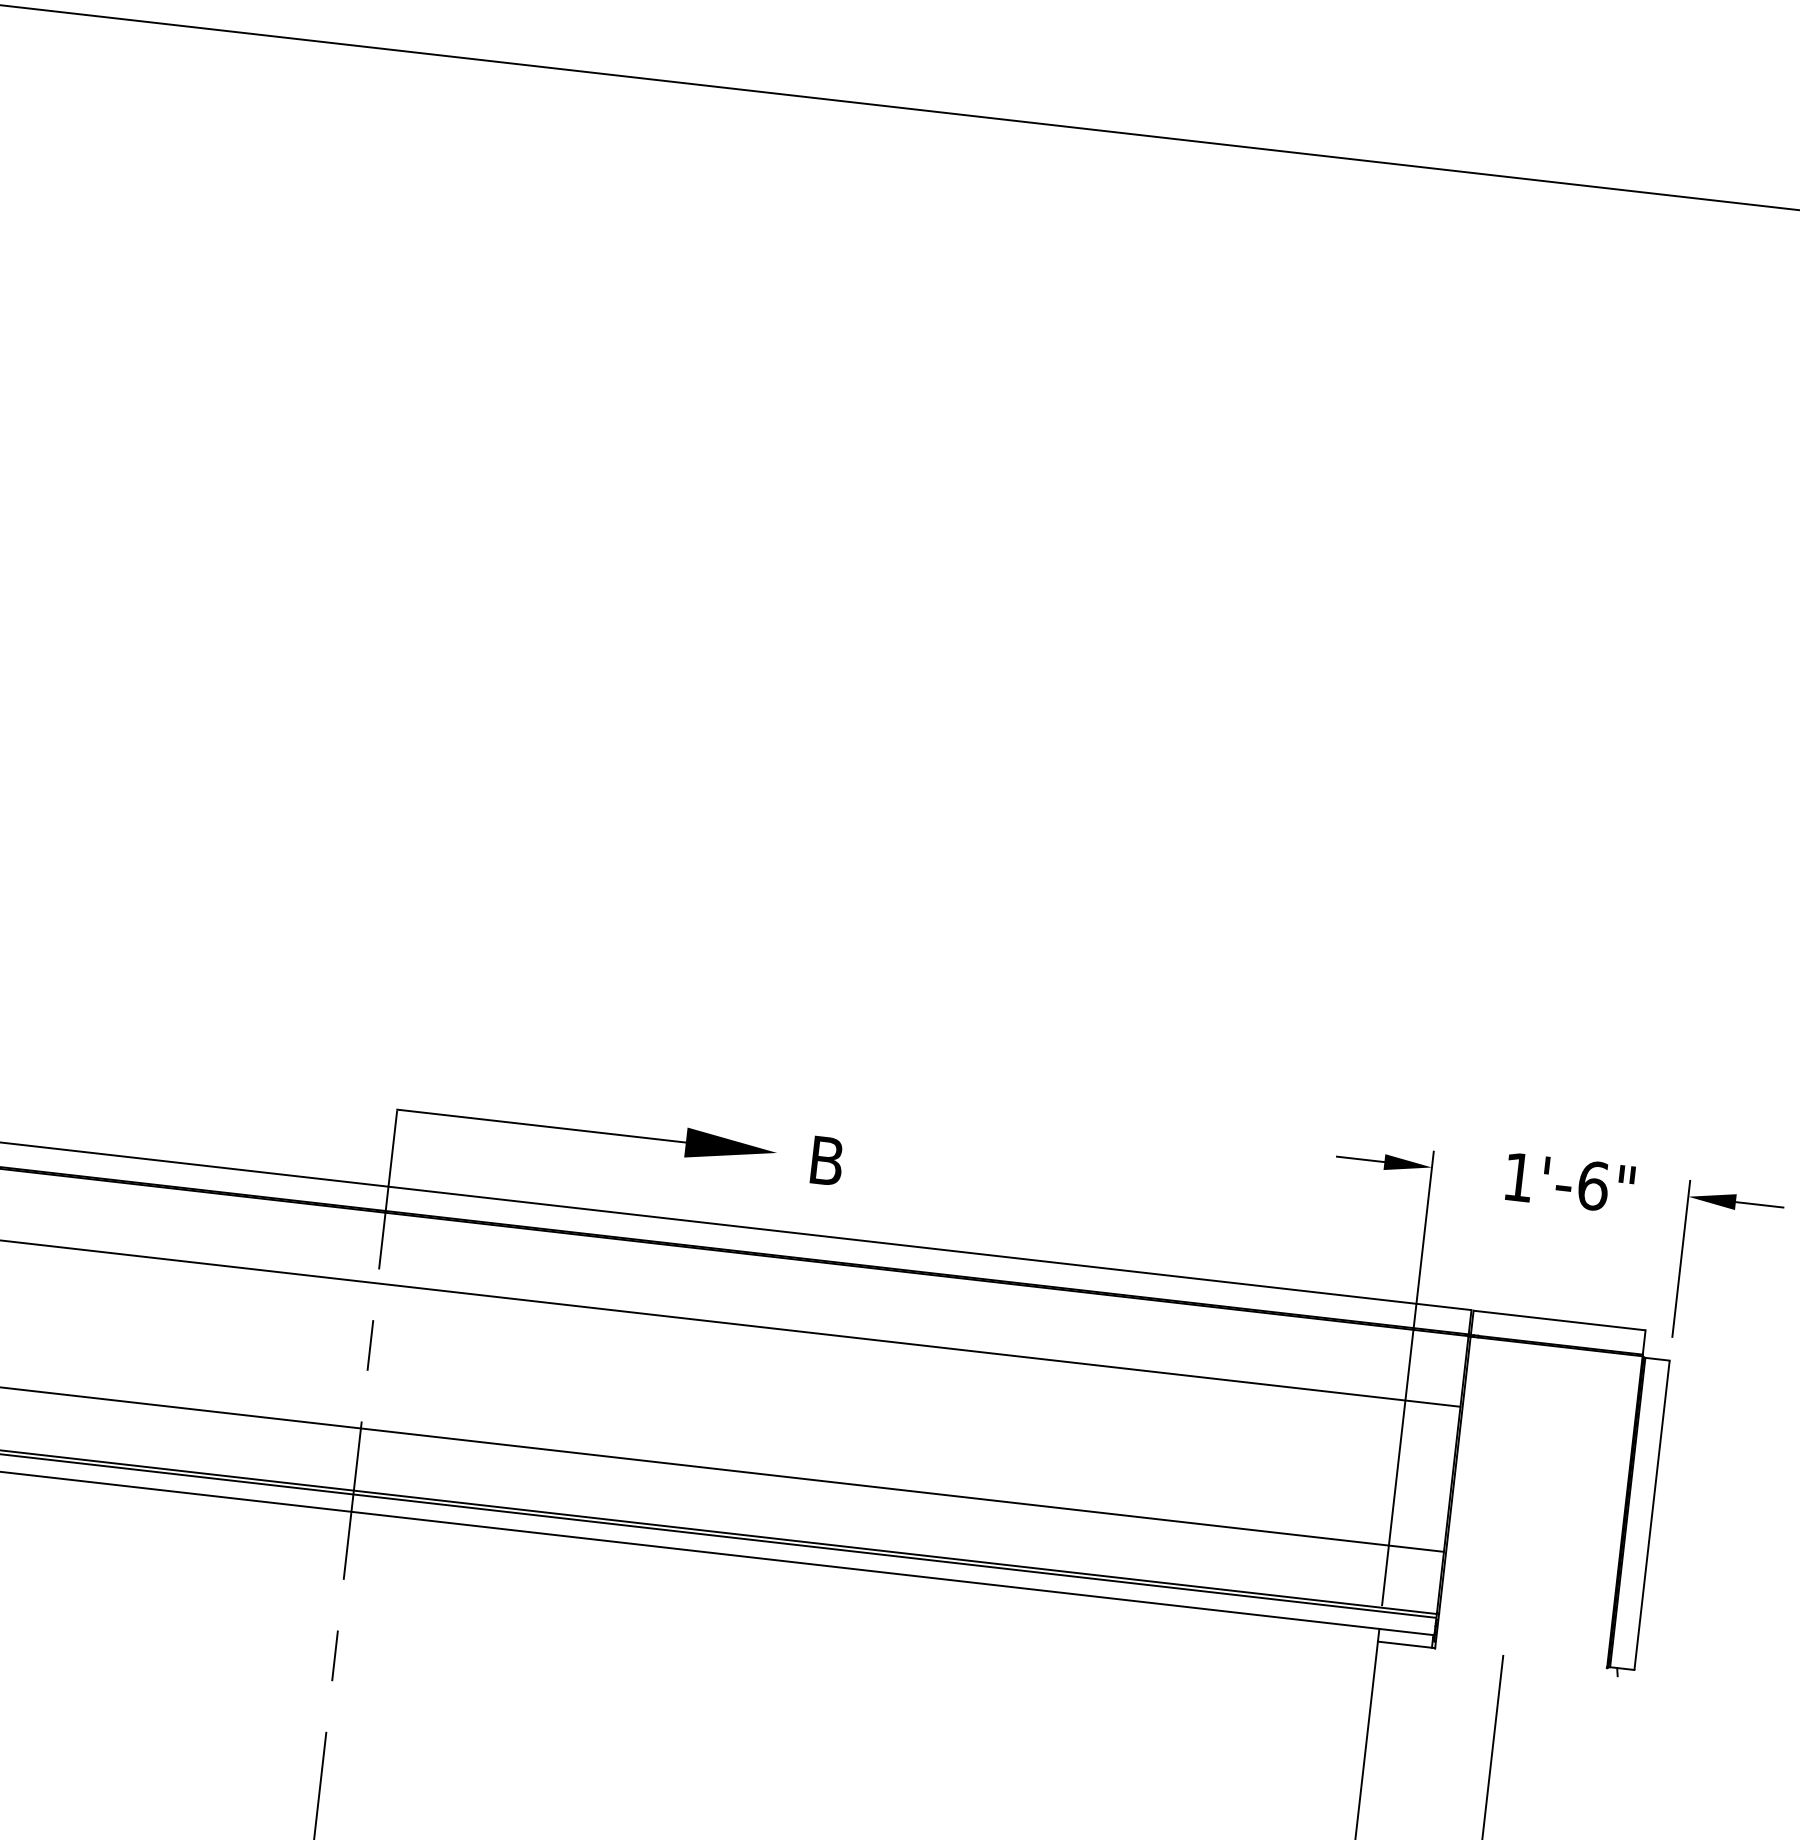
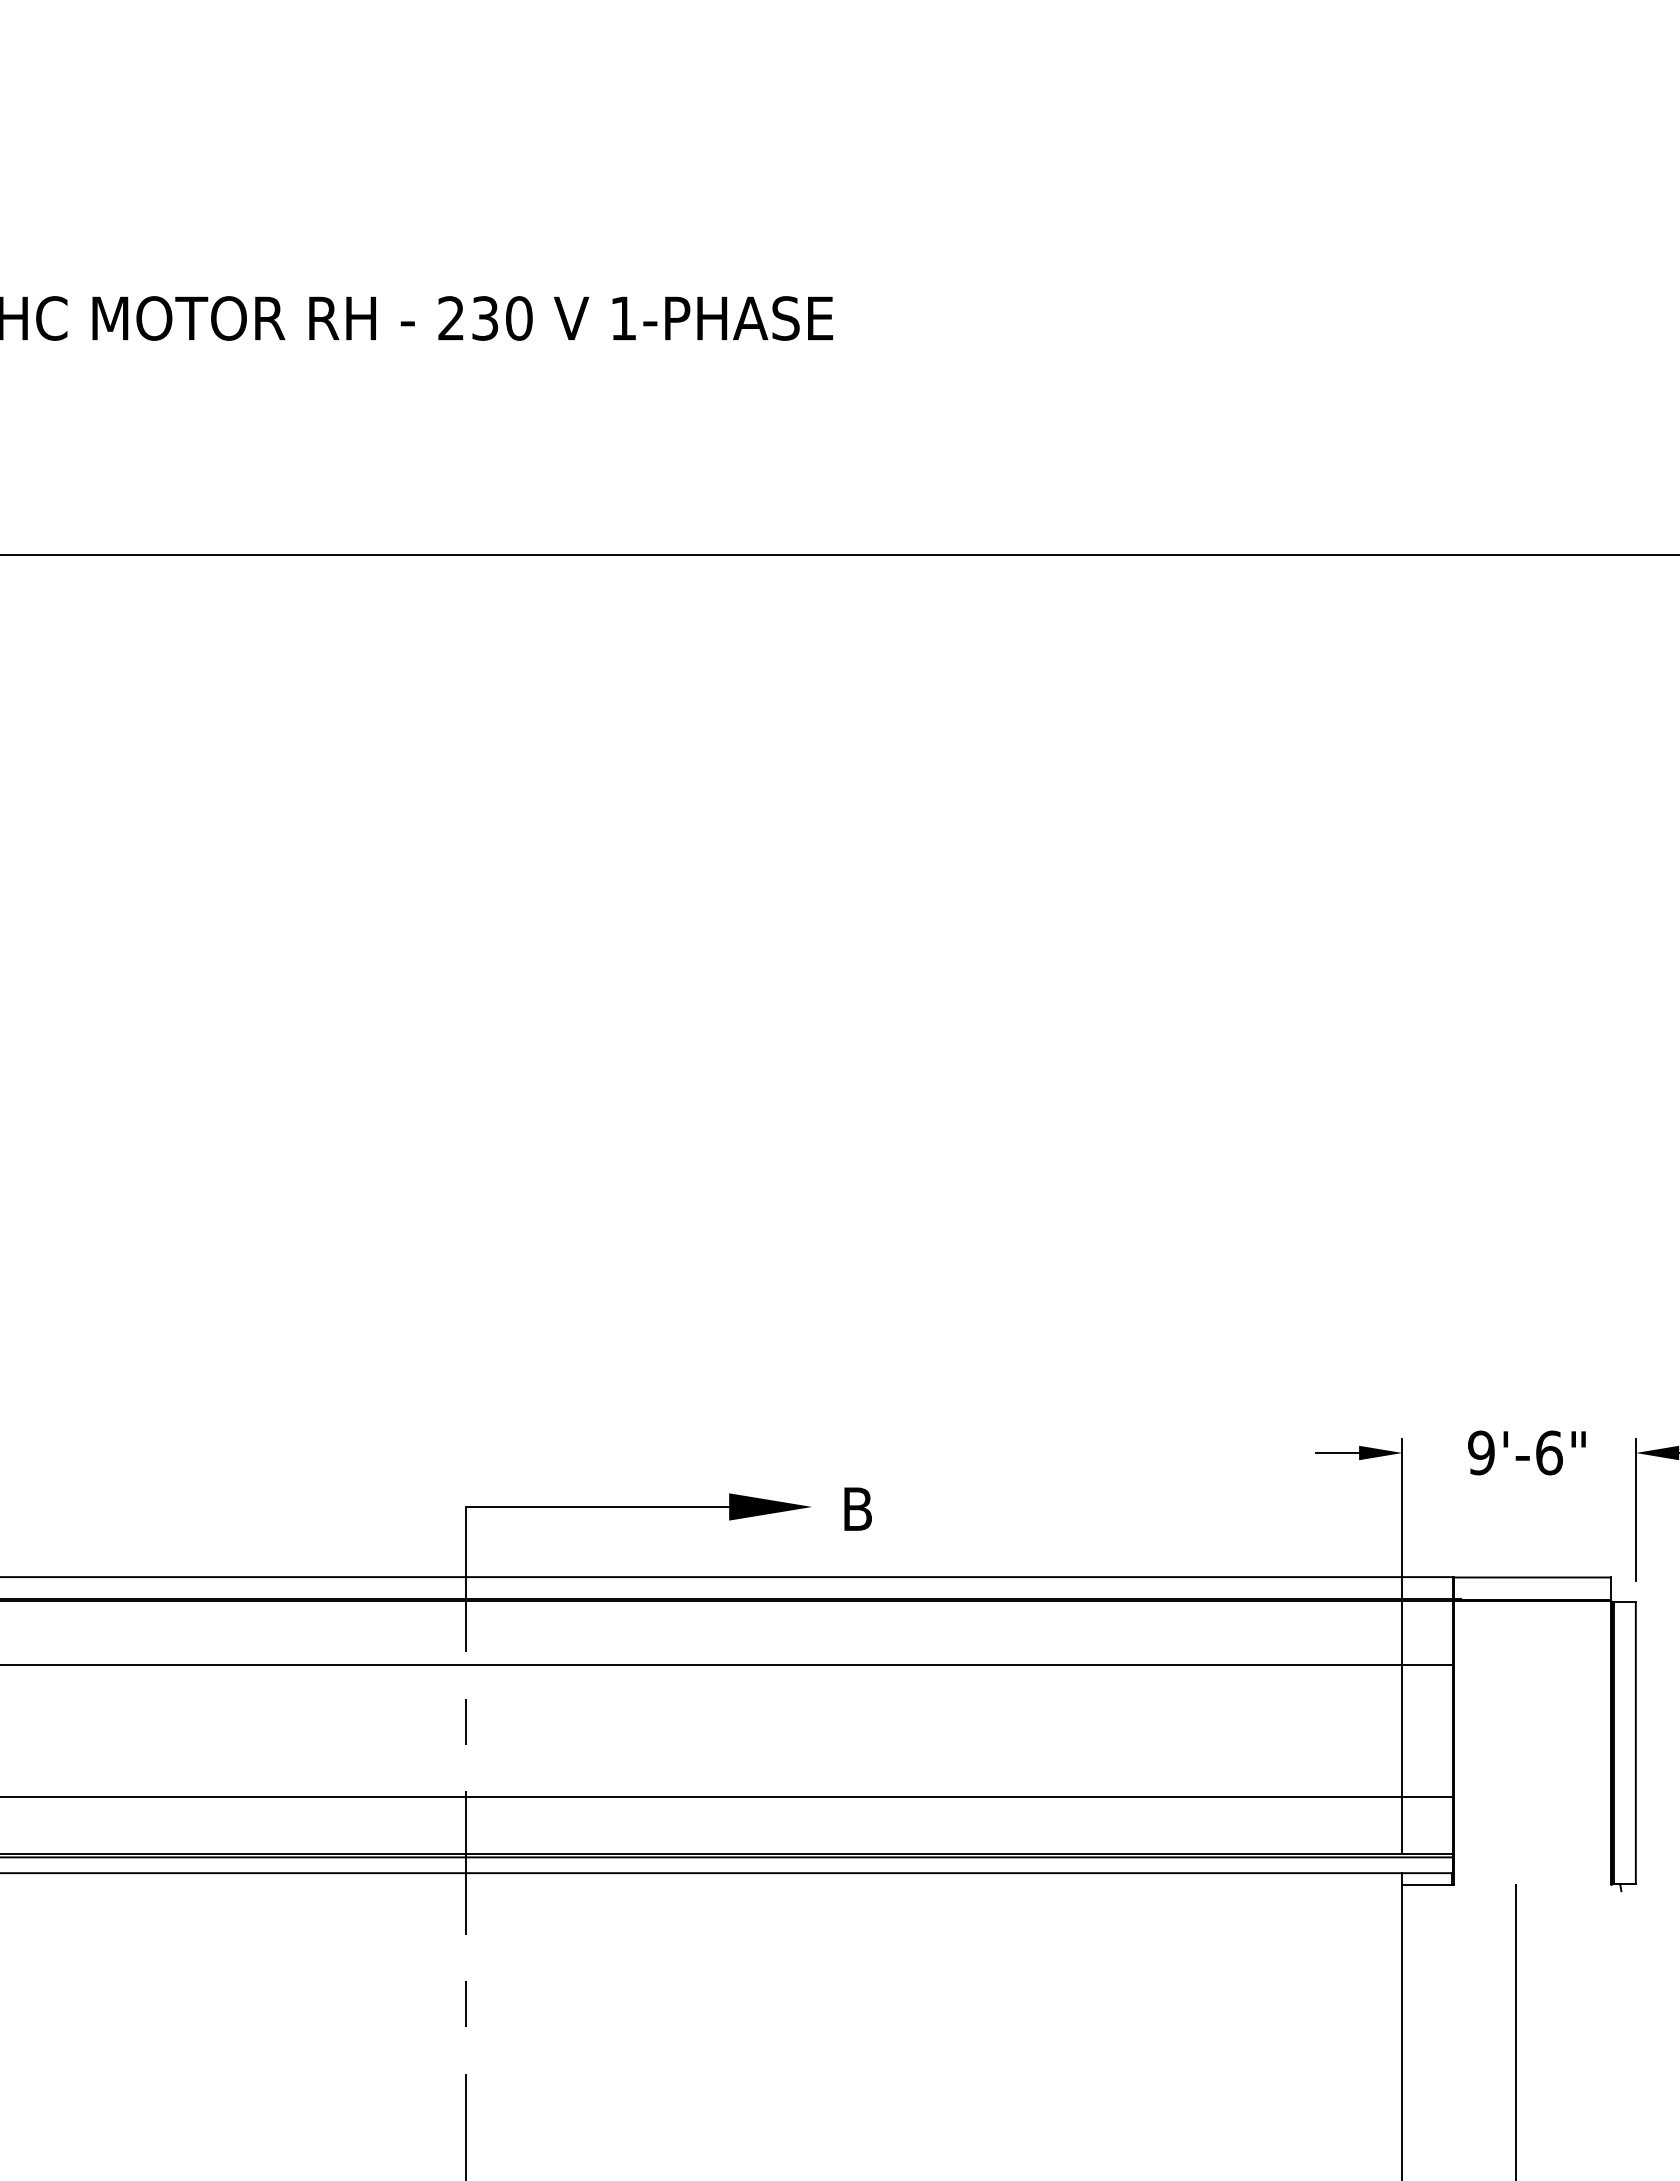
text: (1518, 1176) -> (1481, 1452), 1'-6" -> 9'-6"

